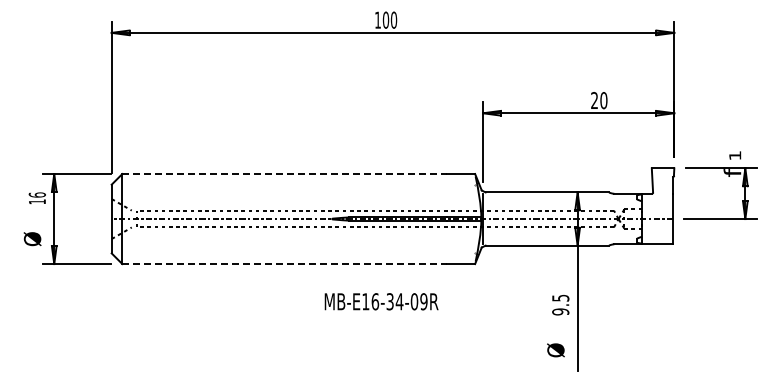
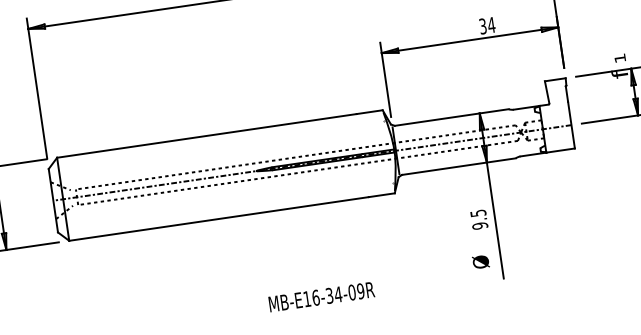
text: (599, 100) -> (487, 25), 20 -> 34
line: (285, 174) -> (207, 136), dashed -> solid
line: (285, 264) -> (219, 219), dashed -> solid
text: (381, 301) -> (321, 296), moved

